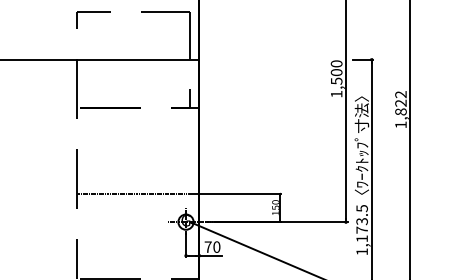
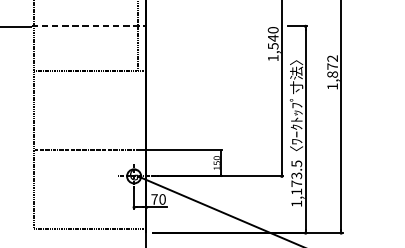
line: (136, 59) -> (88, 26), solid -> dashed
text: (336, 72) -> (273, 38), 1,500 -> 1,540
text: (400, 102) -> (332, 65), 1,822 -> 1,872

